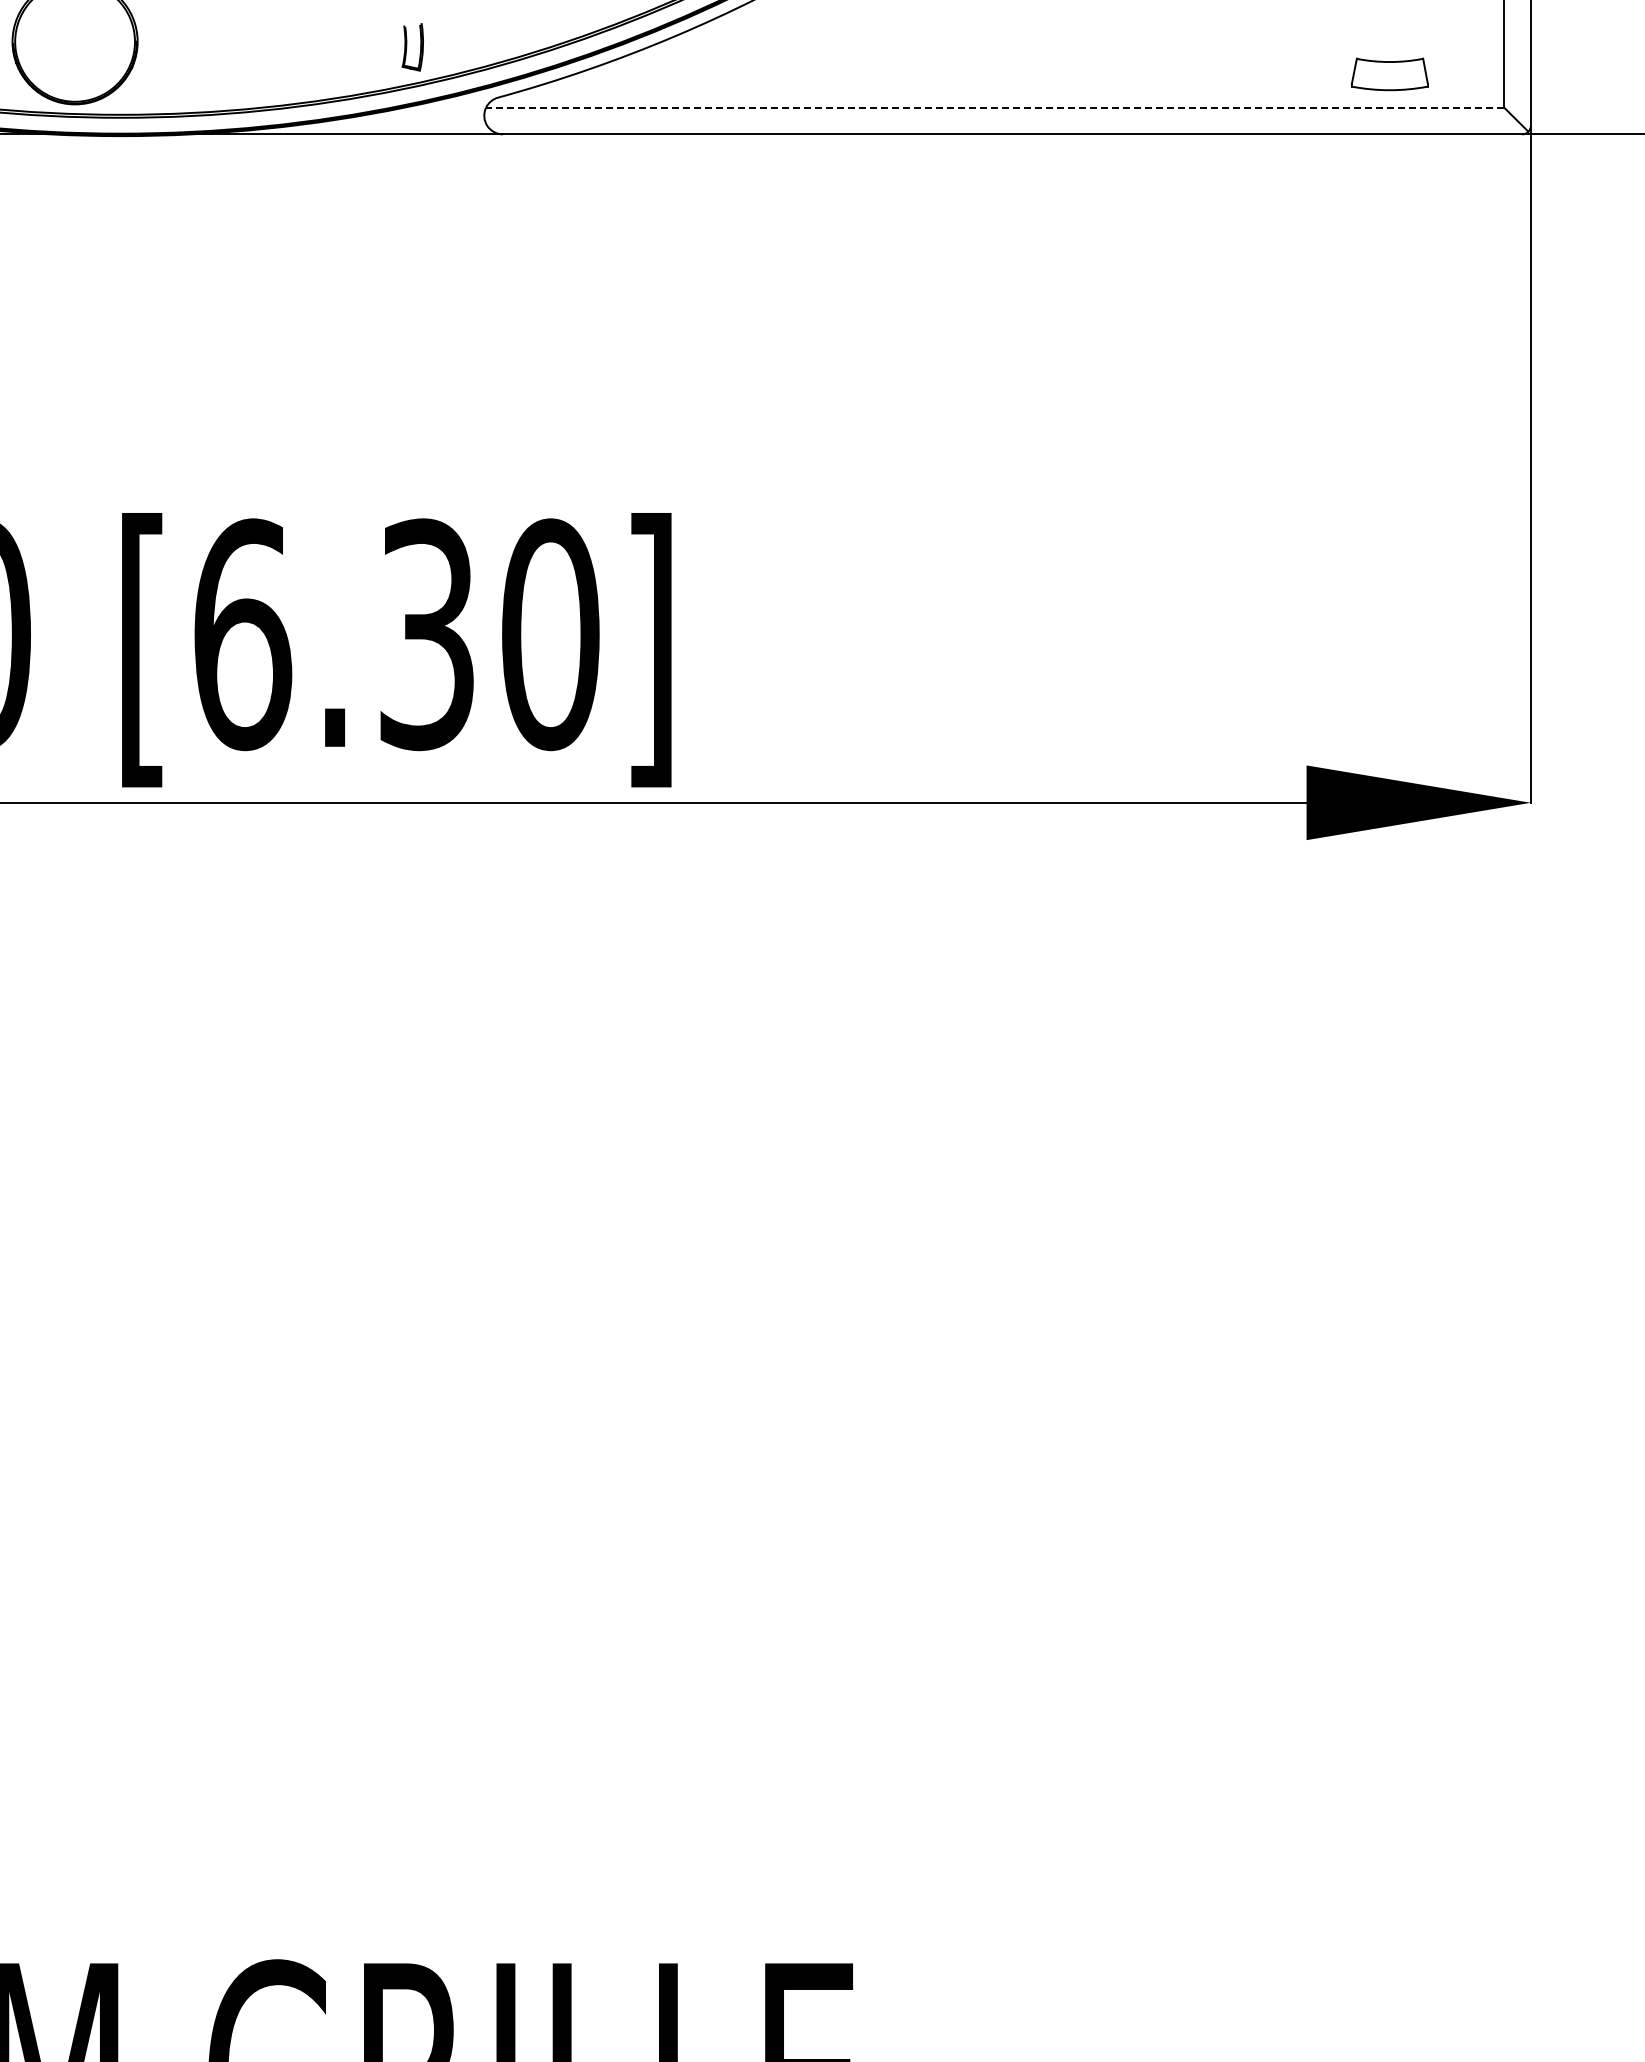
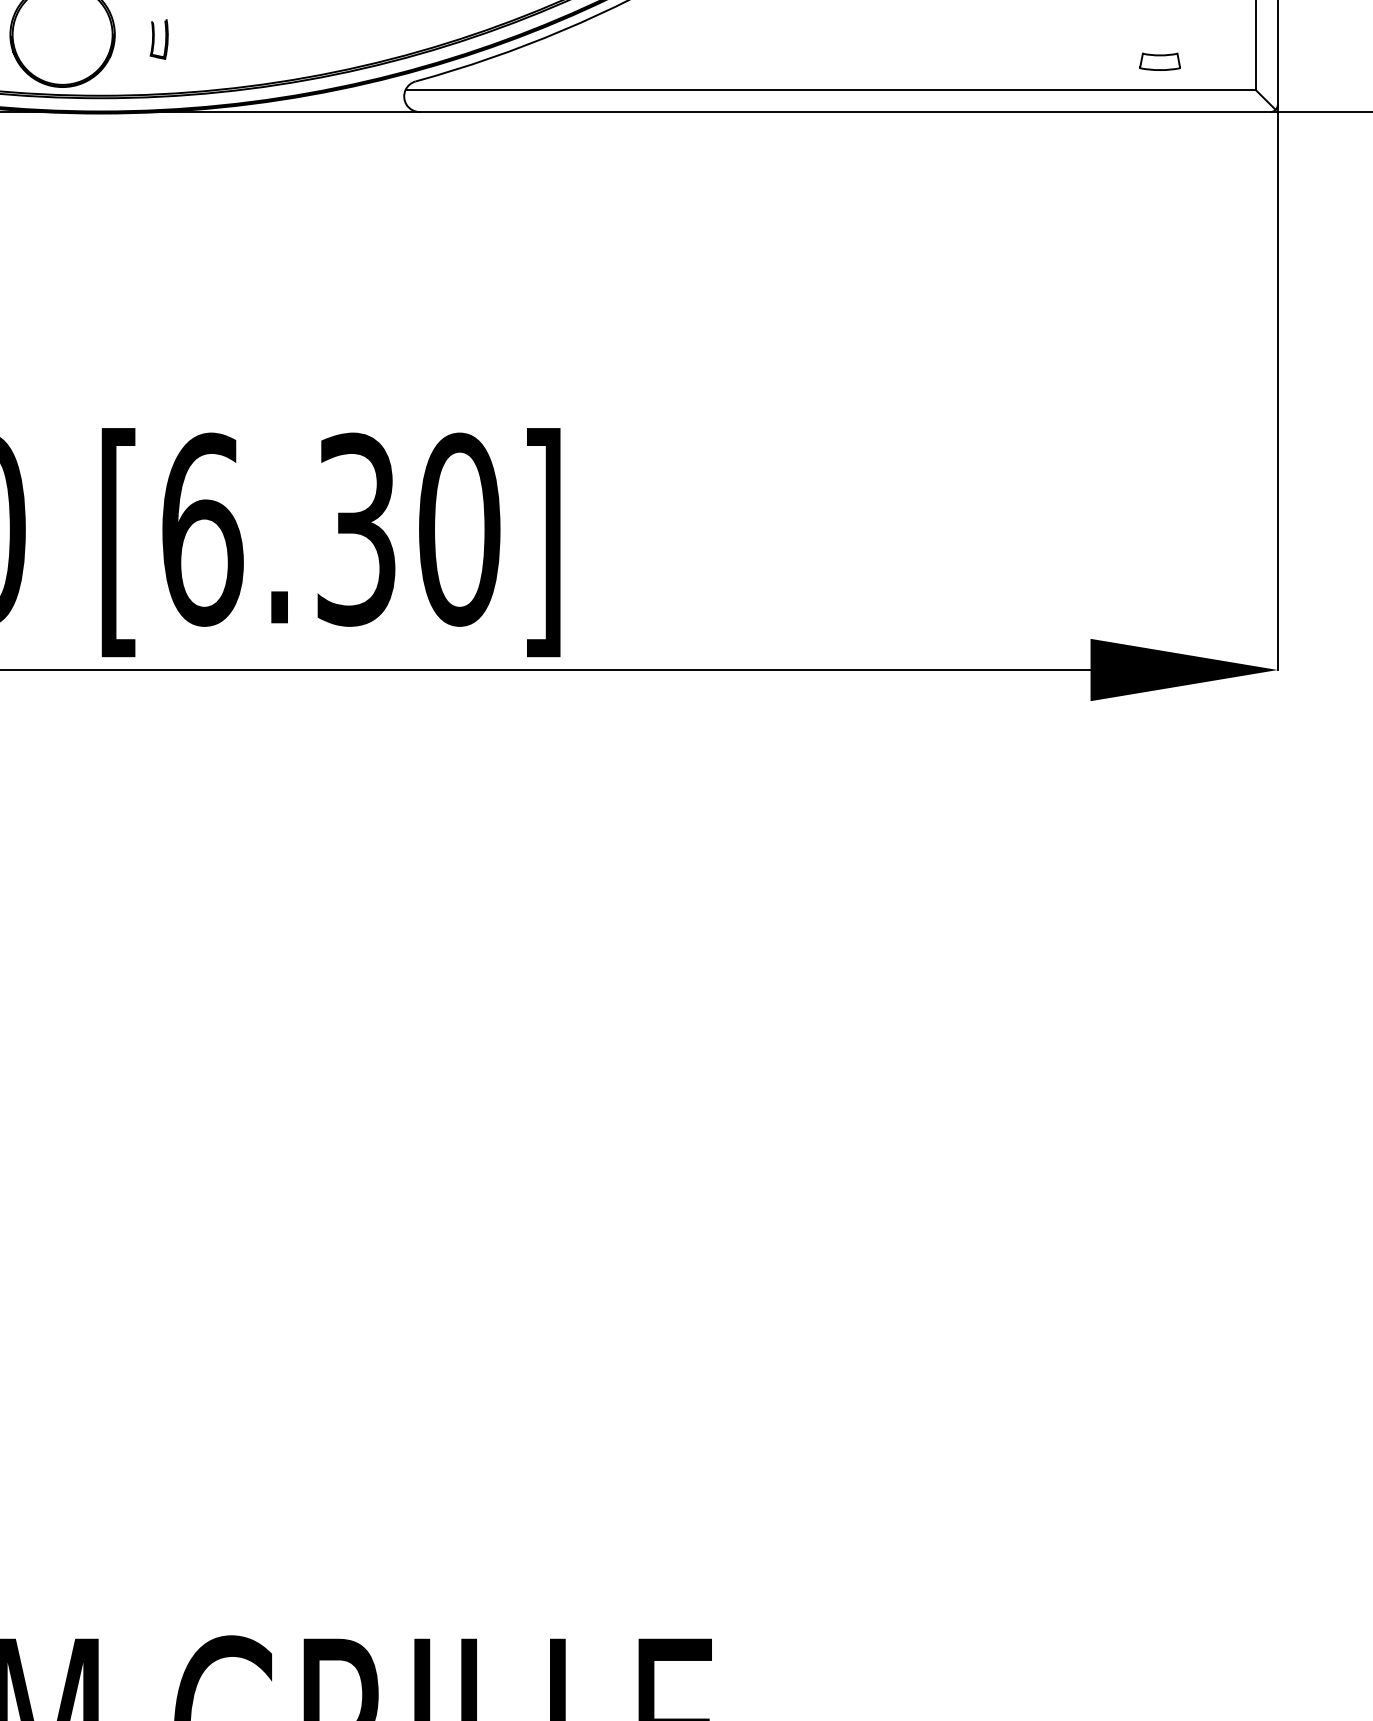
part: (412, 47) -> (158, 39), moved
part: (1389, 73) -> (1159, 61), size x0.62
line: (994, 107) -> (830, 89), dashed -> solid

